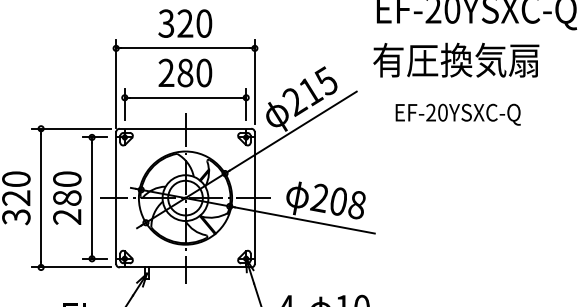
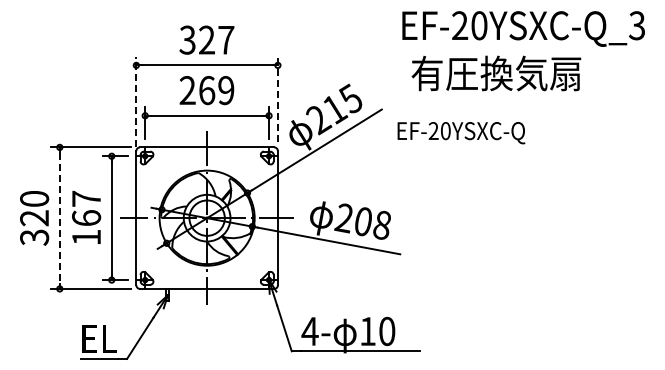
text: (204, 22) -> (226, 39), 320 -> 327
text: (456, 60) -> (496, 73), moved
text: (194, 72) -> (216, 90), 280 -> 269
line: (254, 81) -> (277, 99), solid -> dashed
line: (116, 83) -> (136, 101), solid -> dashed
text: (458, 115) -> (461, 133), moved
text: (67, 197) -> (86, 217), 280 -> 167
line: (40, 198) -> (59, 218), solid -> dashed

